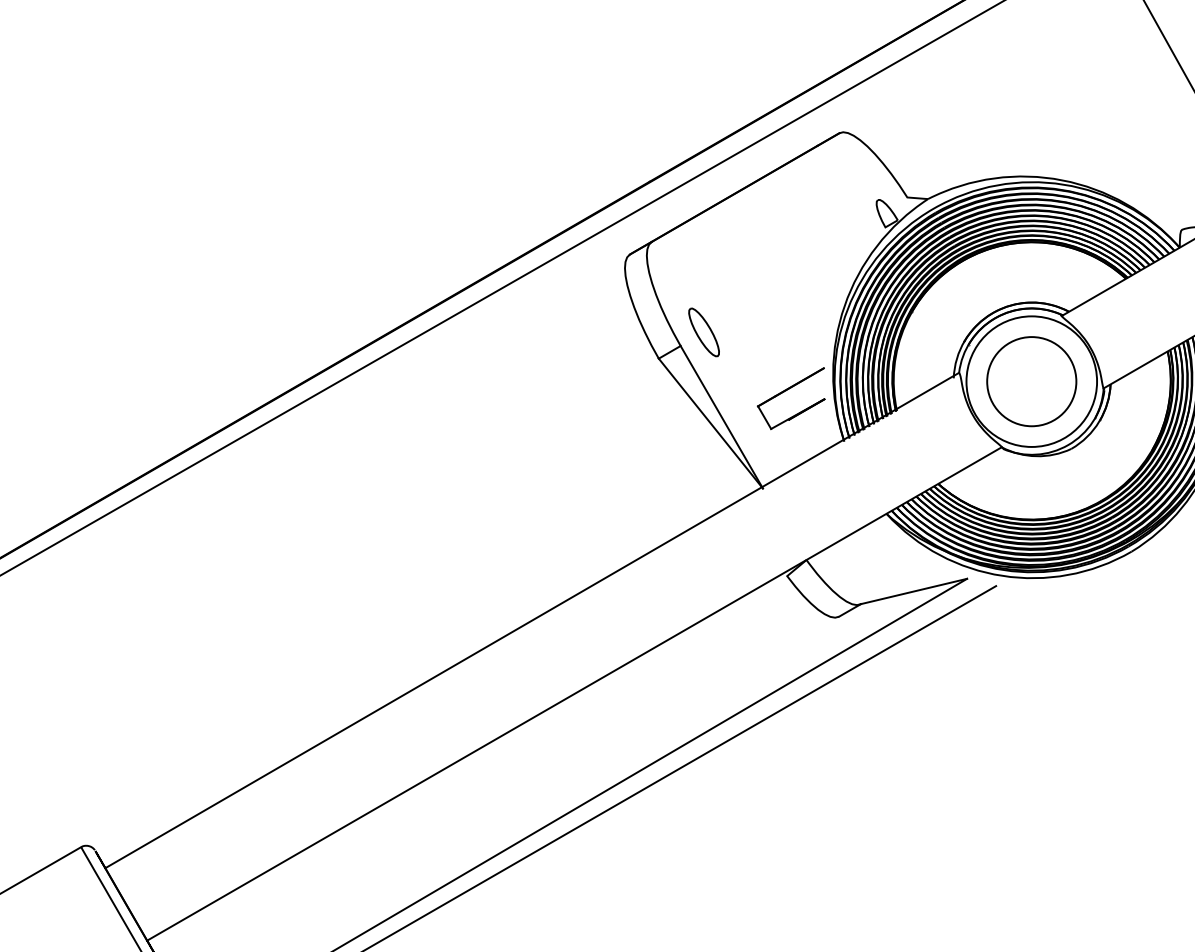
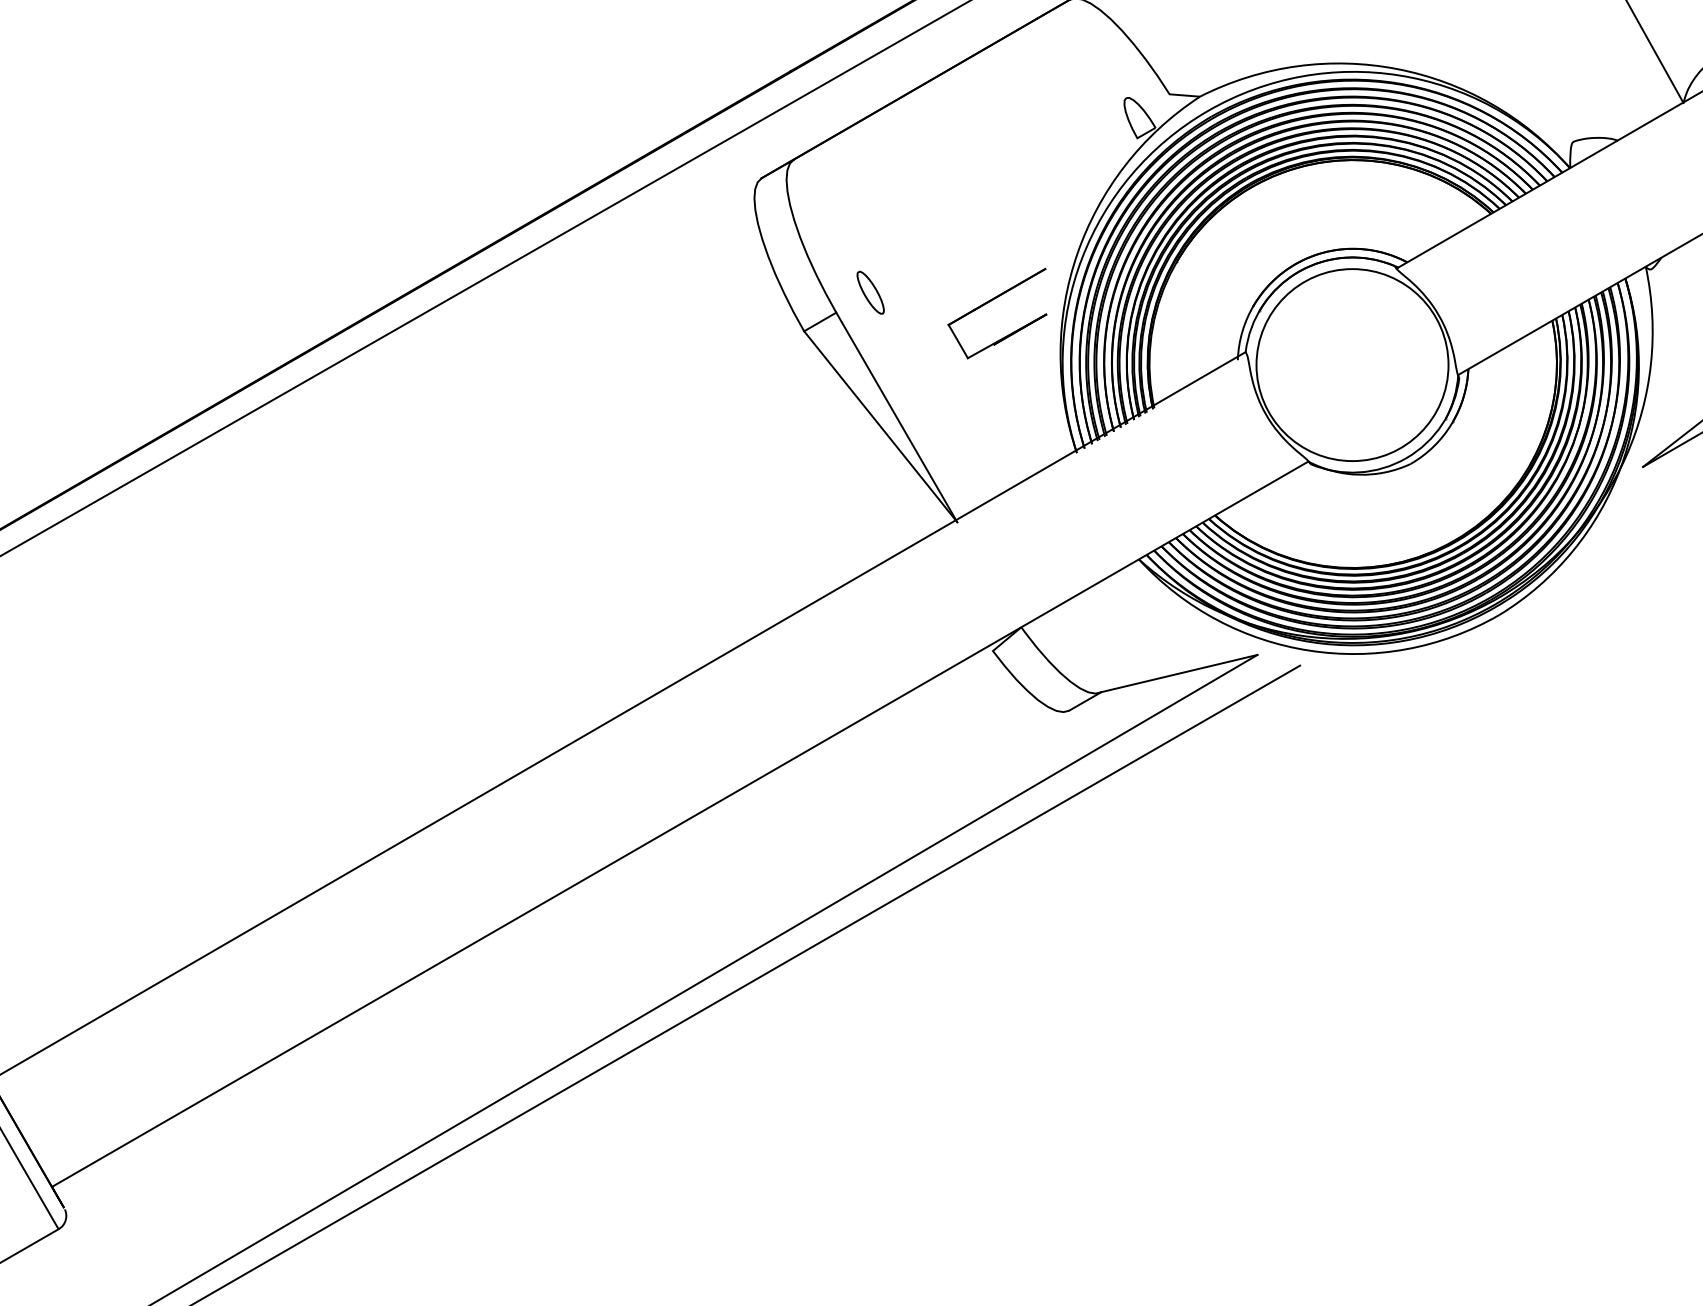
part: (703, 332) -> (869, 292), size x0.6
circle: (1031, 381) -> (1352, 364), removed
part: (786, 391) -> (990, 303), moved

